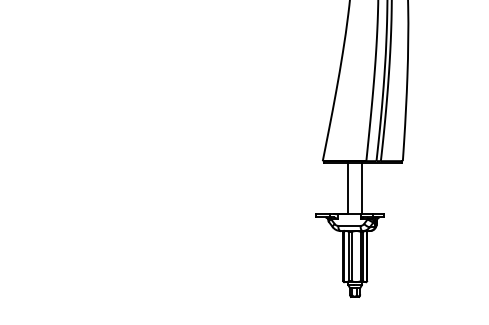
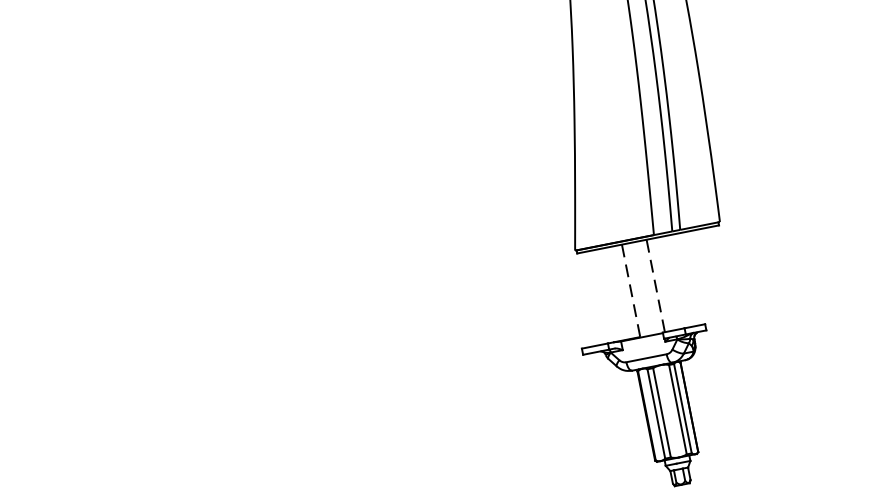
line: (348, 188) -> (631, 290), solid -> dashed
line: (361, 188) -> (654, 286), solid -> dashed

